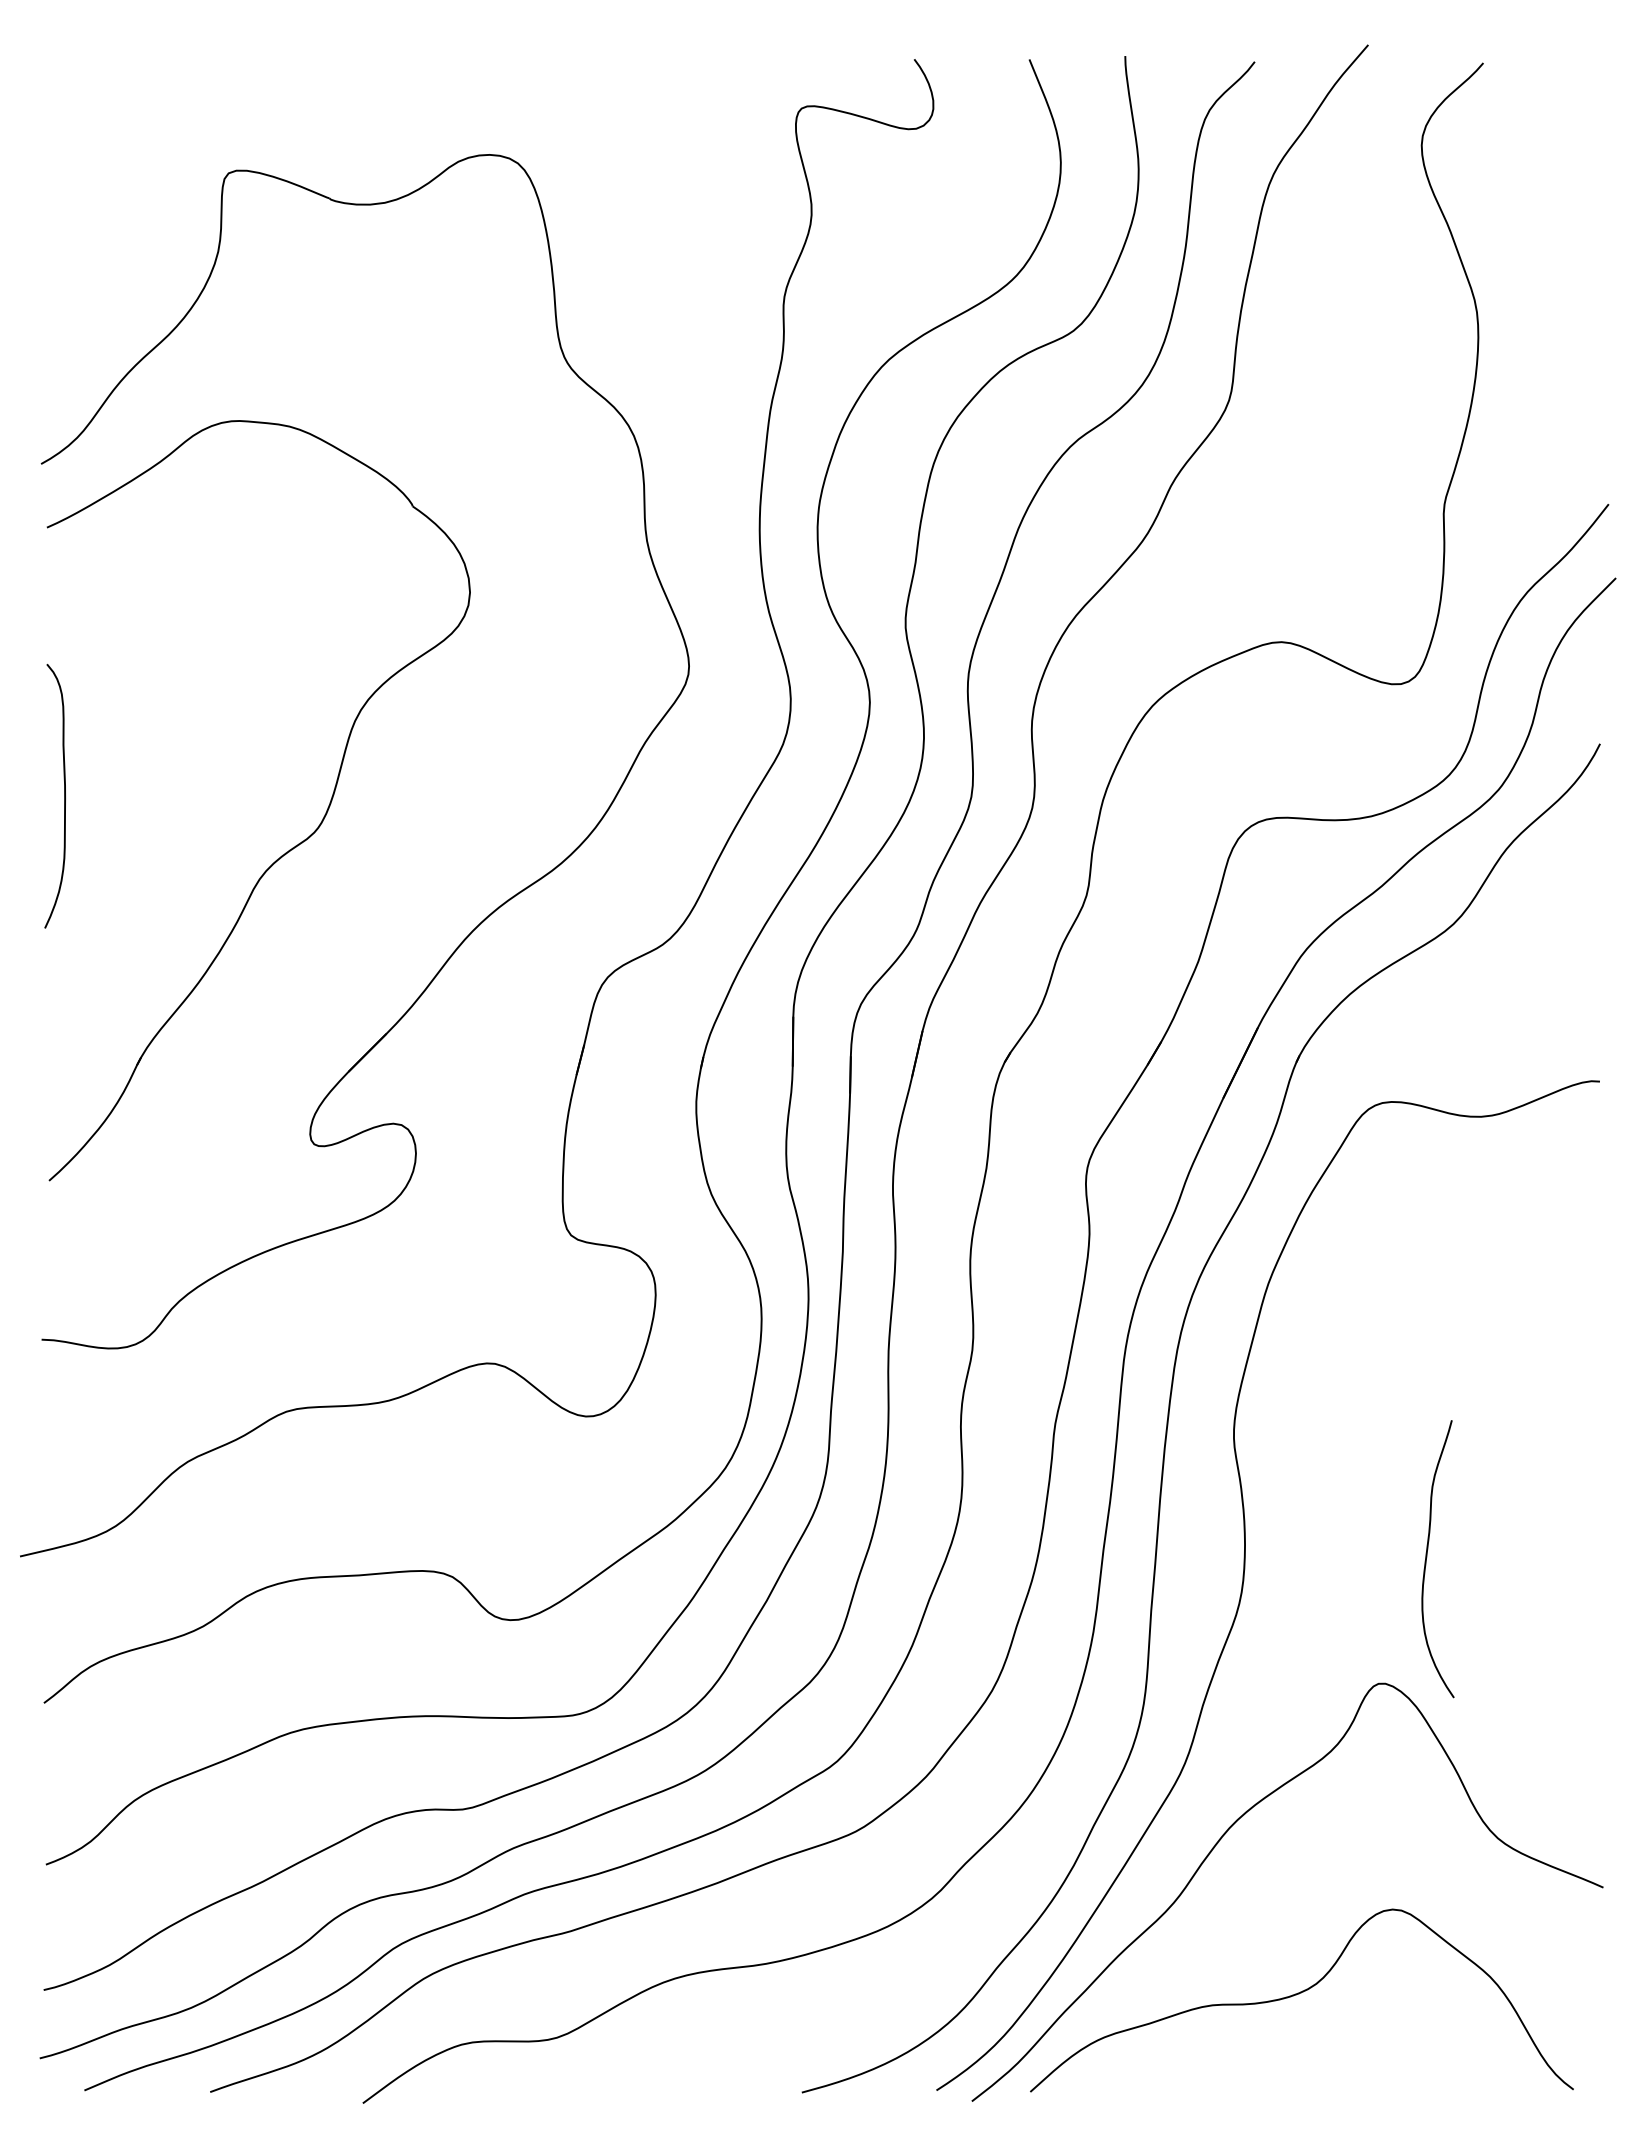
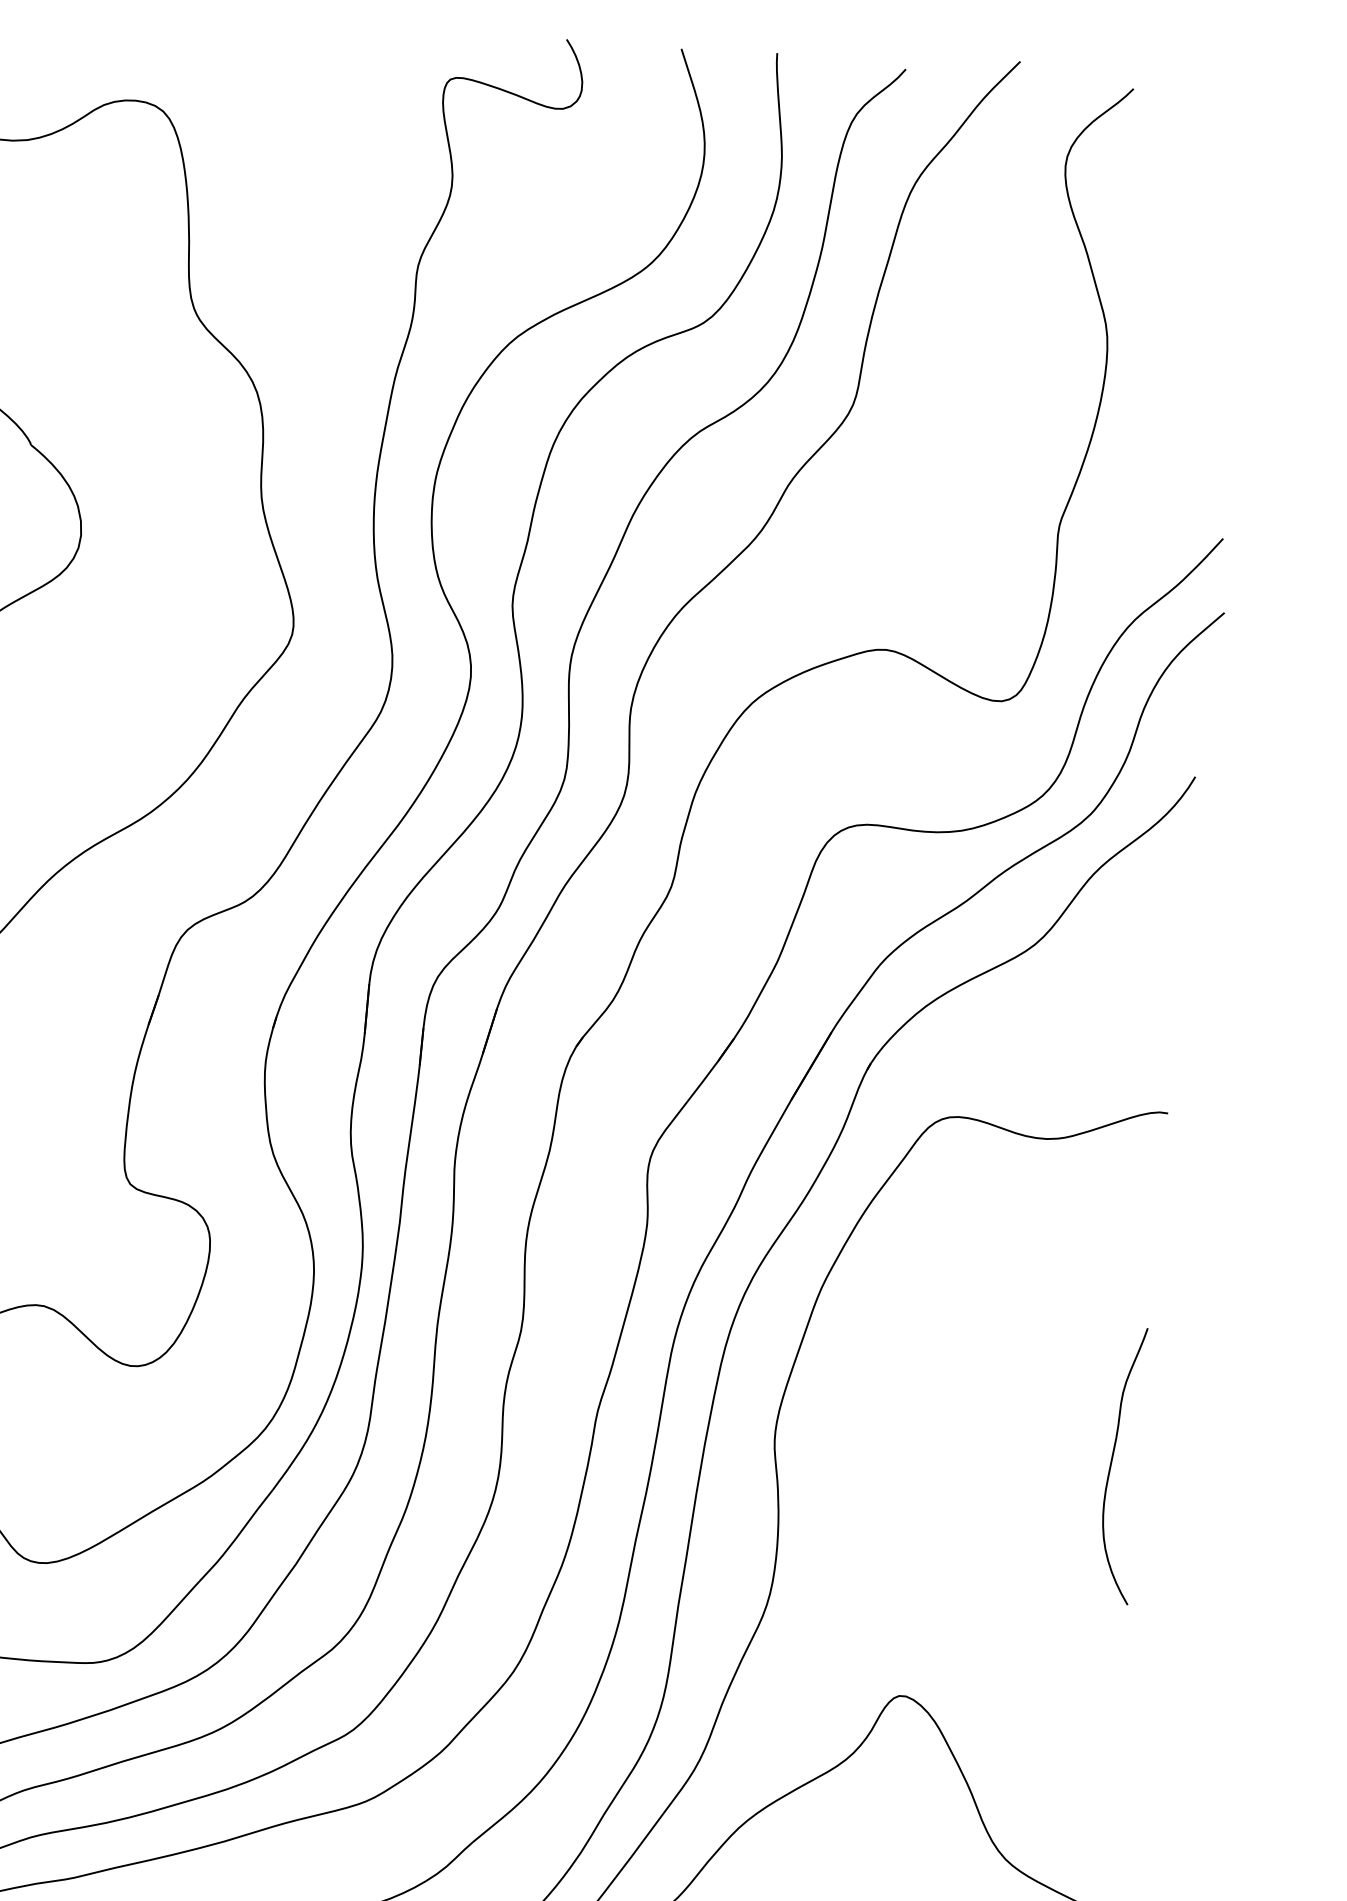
curve: (1427, 1557) -> (1112, 1463), moved

